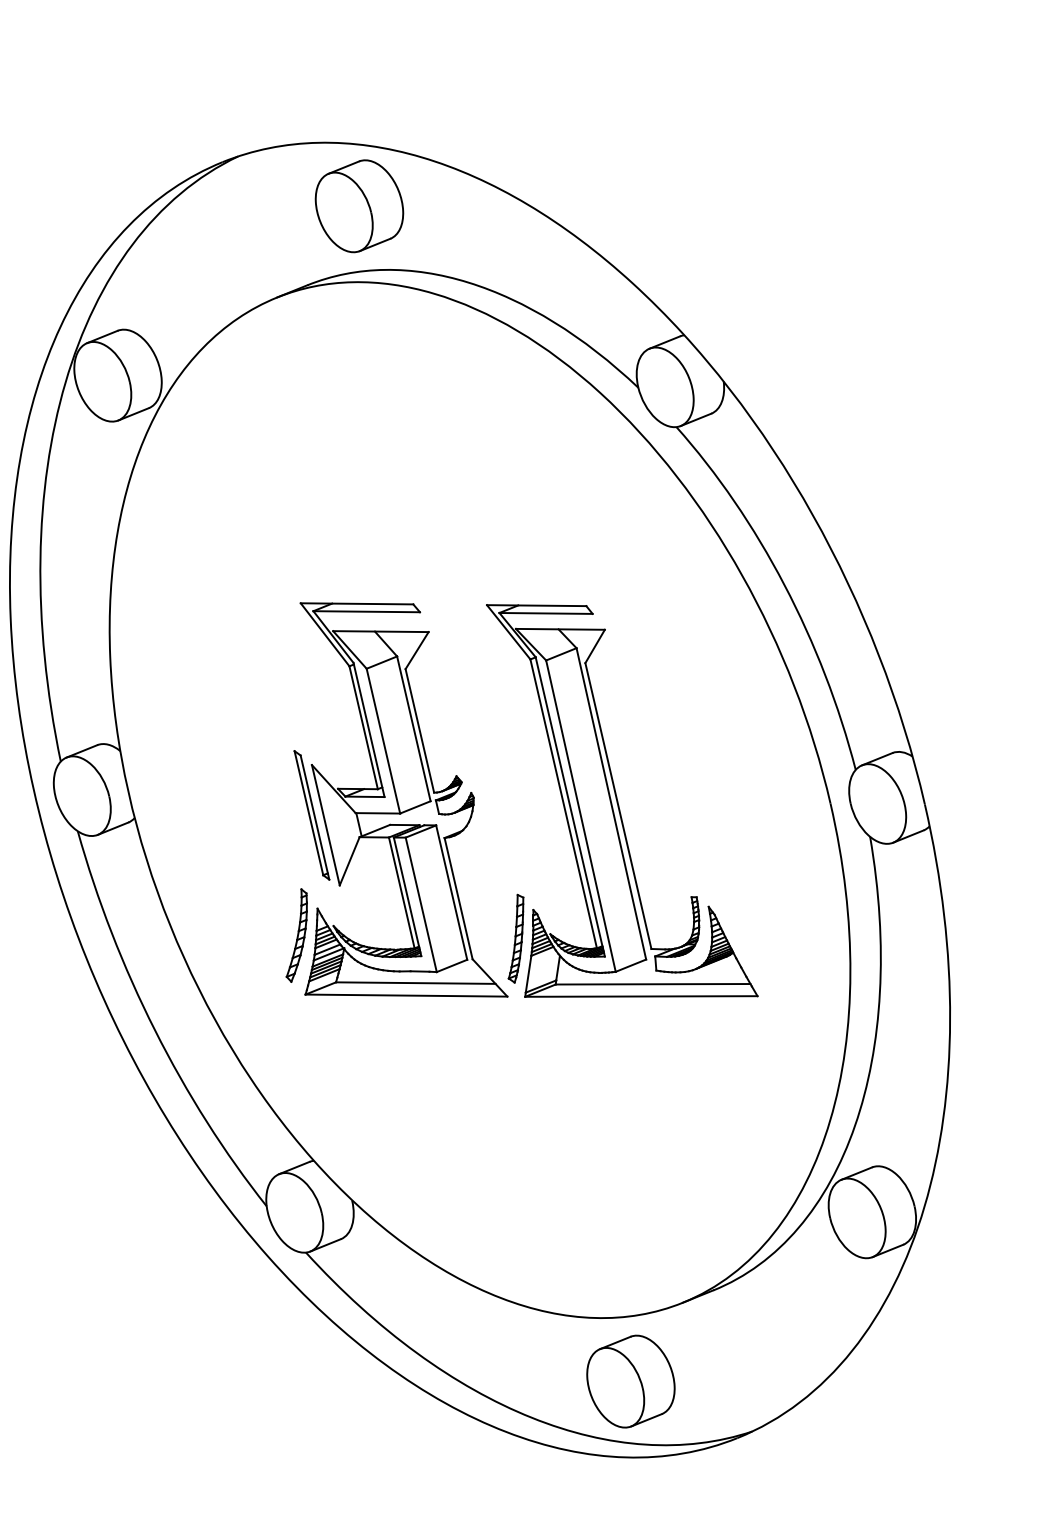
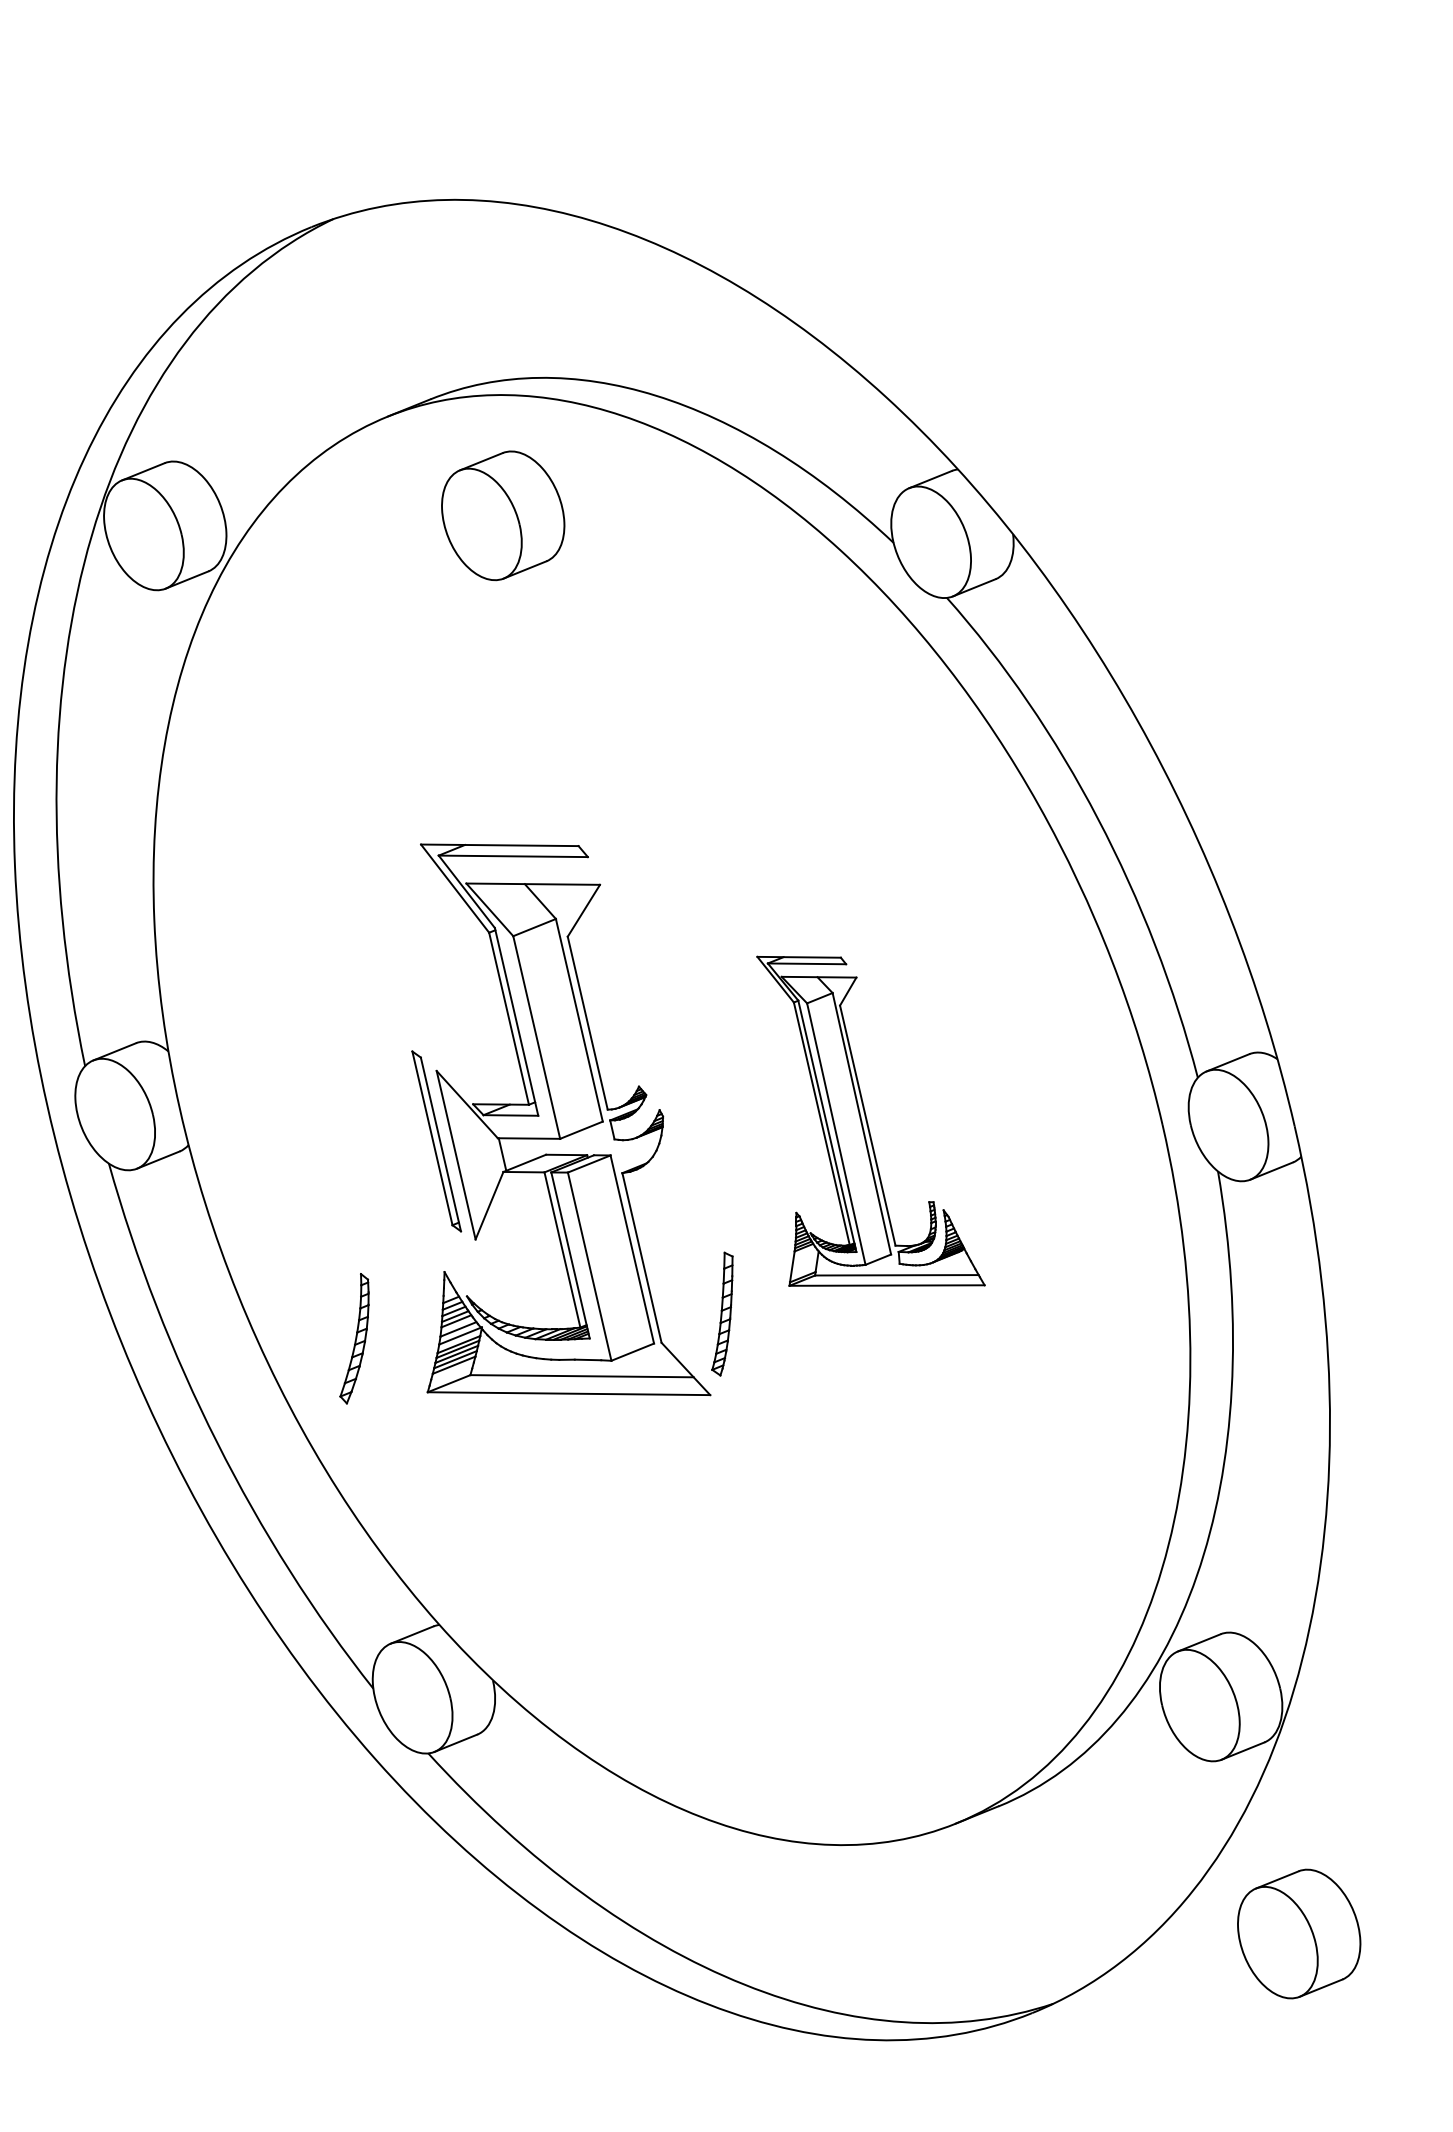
part: (359, 206) -> (503, 515), moved
part: (621, 801) -> (870, 1121), size x0.6
part: (296, 935) -> (354, 1338), moved
part: (631, 1381) -> (1299, 1933), moved

